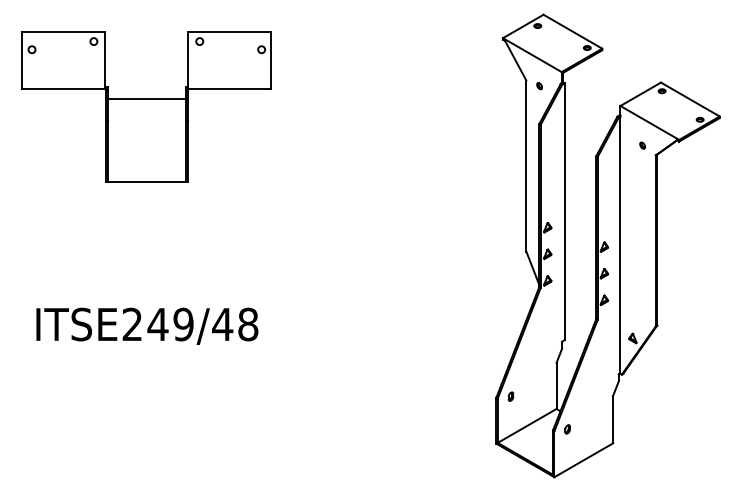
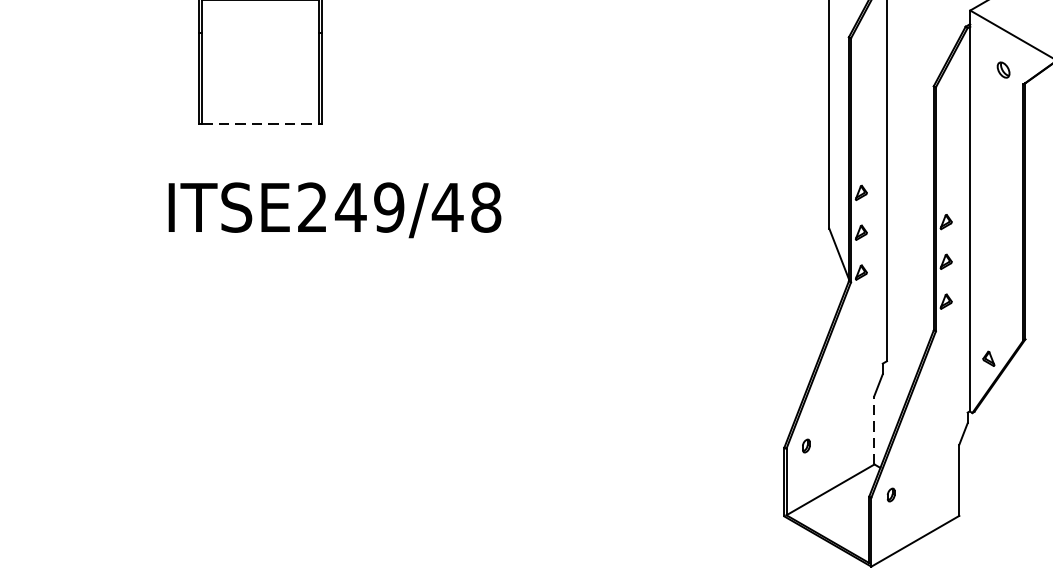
part: (642, 145) -> (1003, 69), size x1.6
line: (147, 182) -> (261, 125), solid -> dashed
text: (147, 325) -> (335, 209), moved
line: (556, 386) -> (874, 430), solid -> dashed

